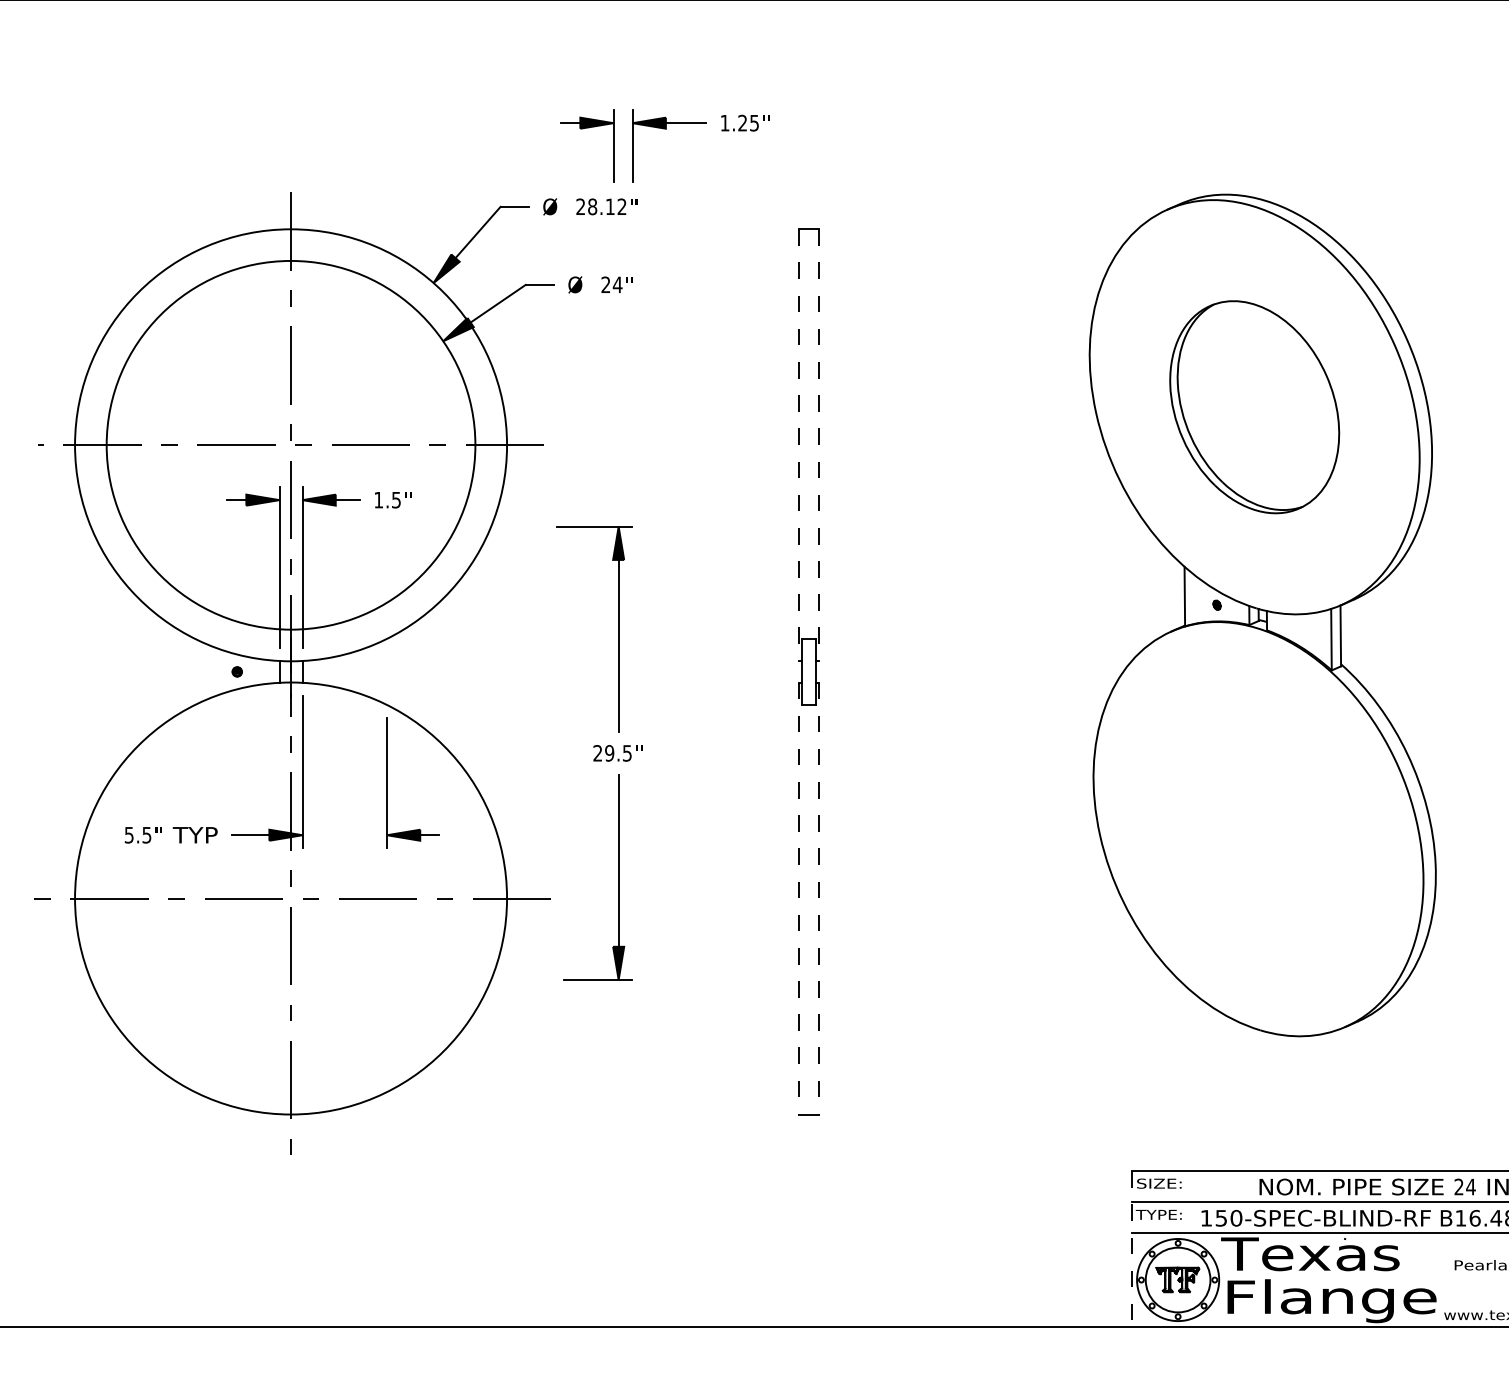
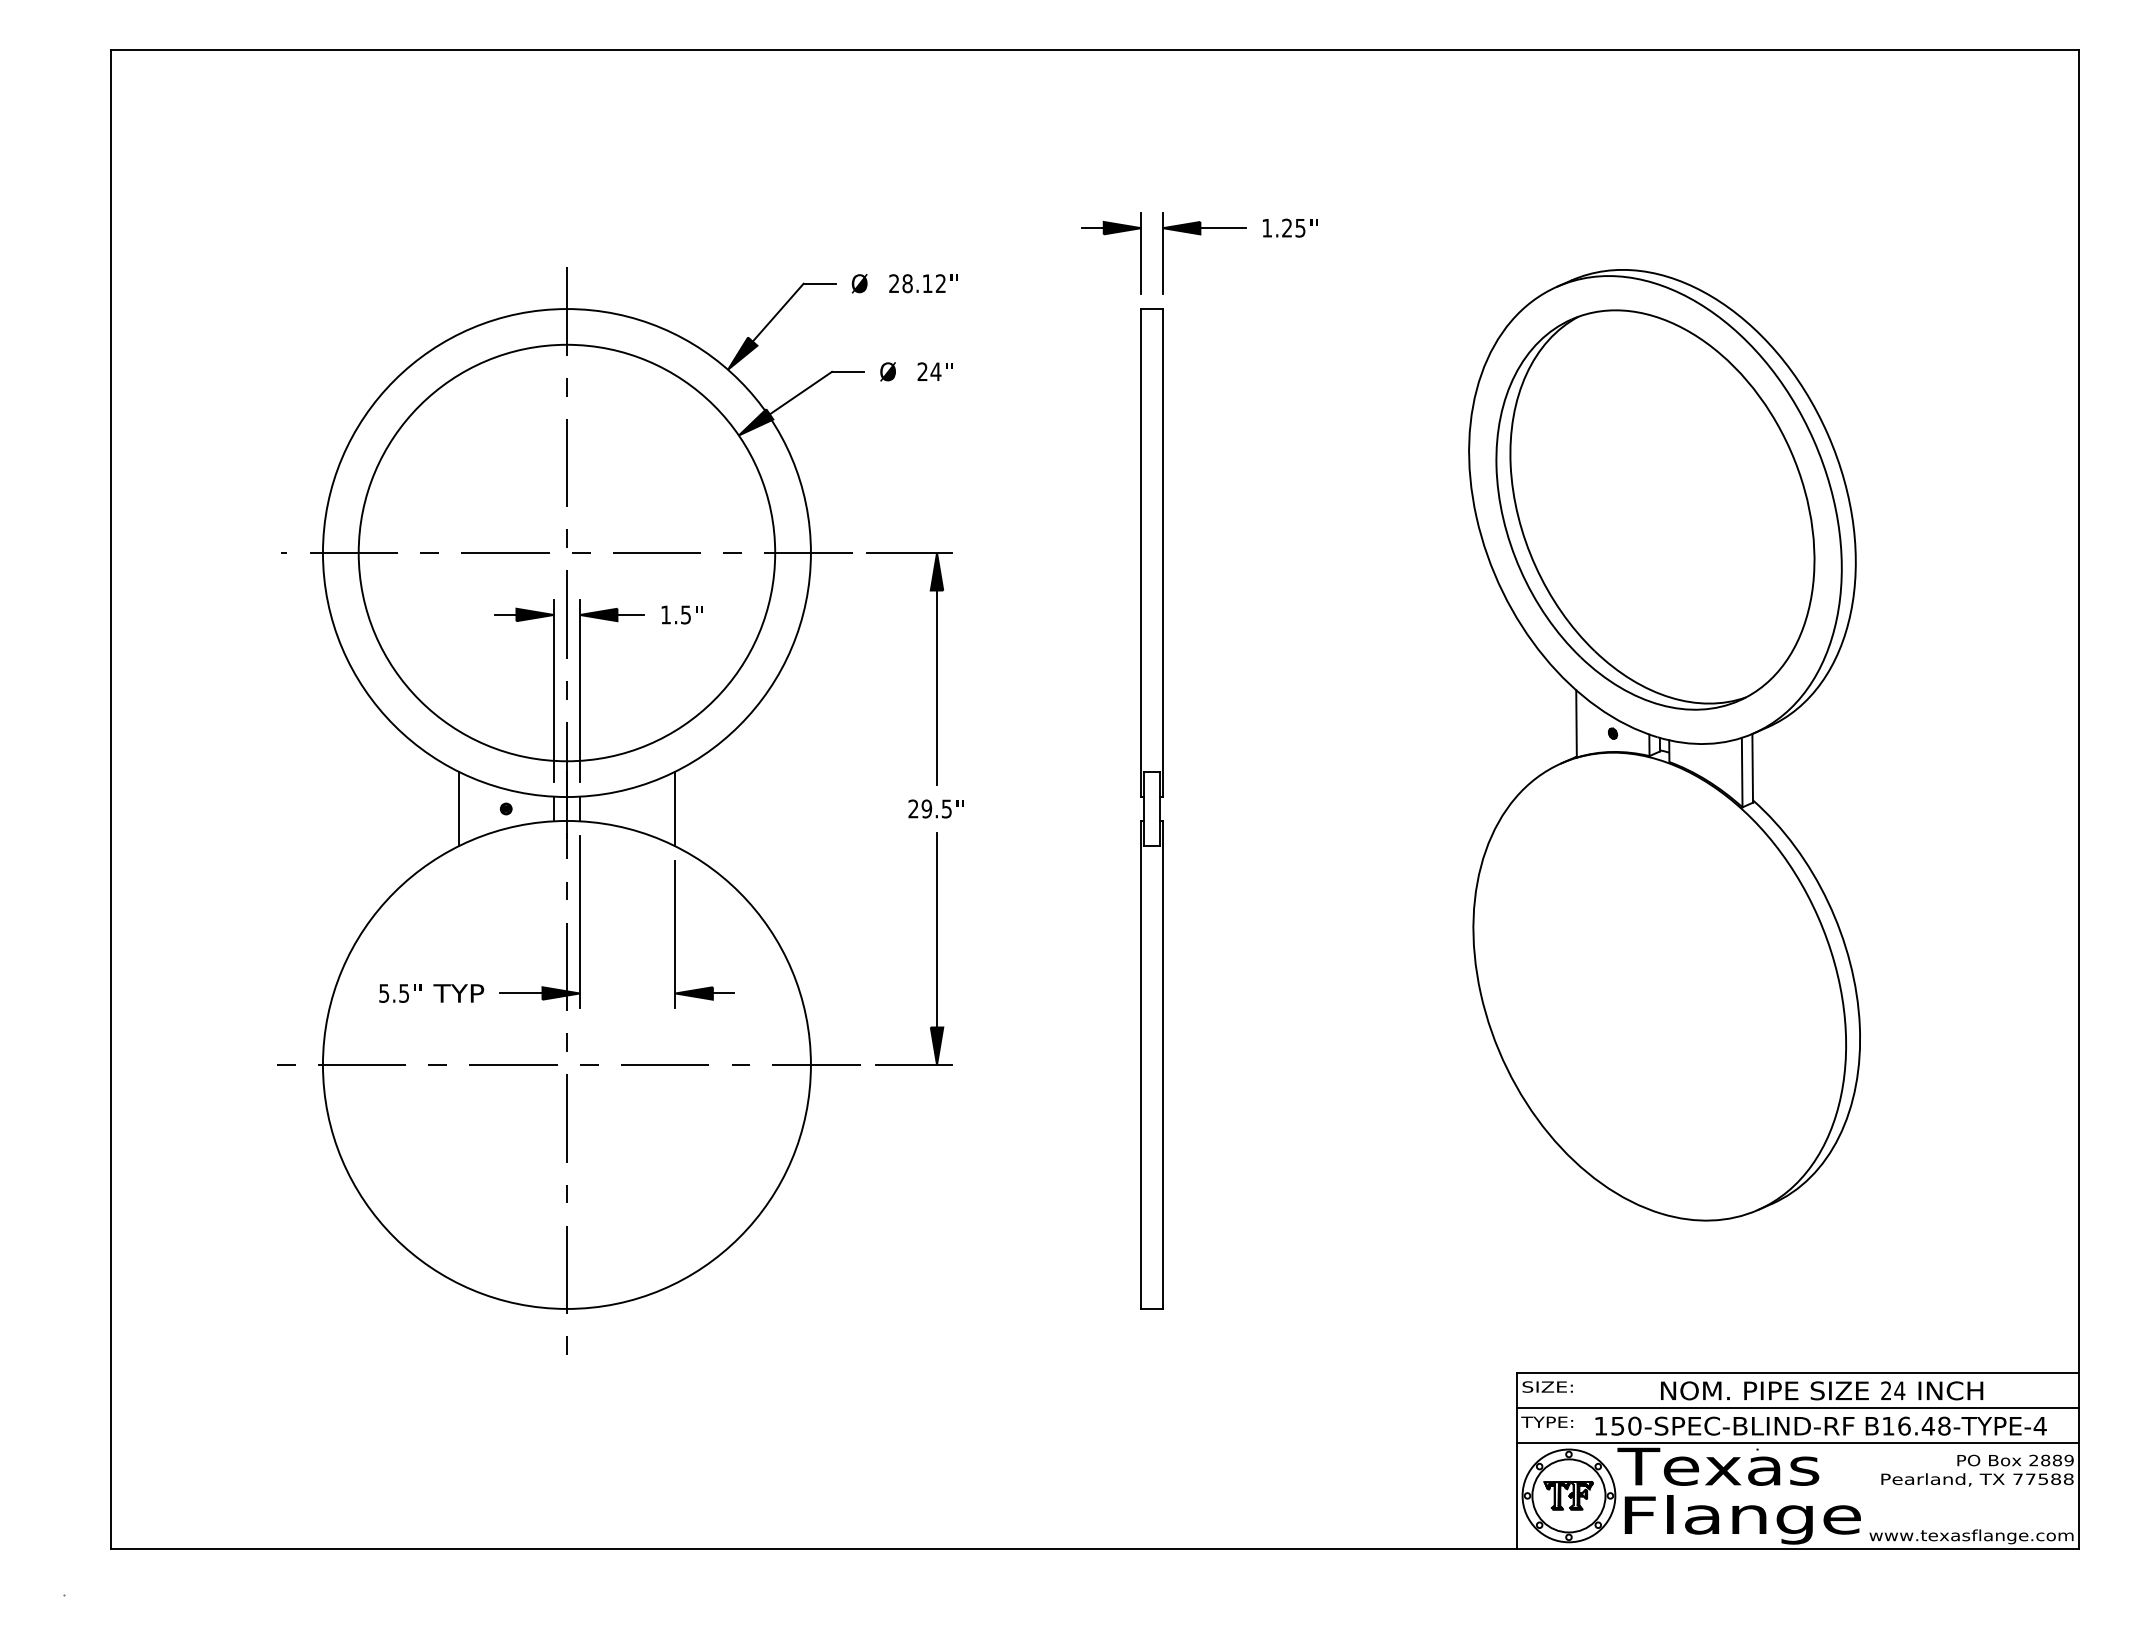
part: (665, 129) -> (1199, 235), moved
part: (1254, 406) -> (1655, 509), size x1.67
line: (799, 445) -> (1141, 553), dashed -> solid
line: (818, 445) -> (1162, 553), dashed -> solid
line: (195, 671) -> (458, 808), added
line: (387, 671) -> (675, 808), added
part: (598, 752) -> (914, 808), moved
line: (799, 898) -> (1141, 1064), dashed -> solid
line: (818, 898) -> (1162, 1064), dashed -> solid
line: (1131, 1248) -> (1516, 1460), dashed -> solid

